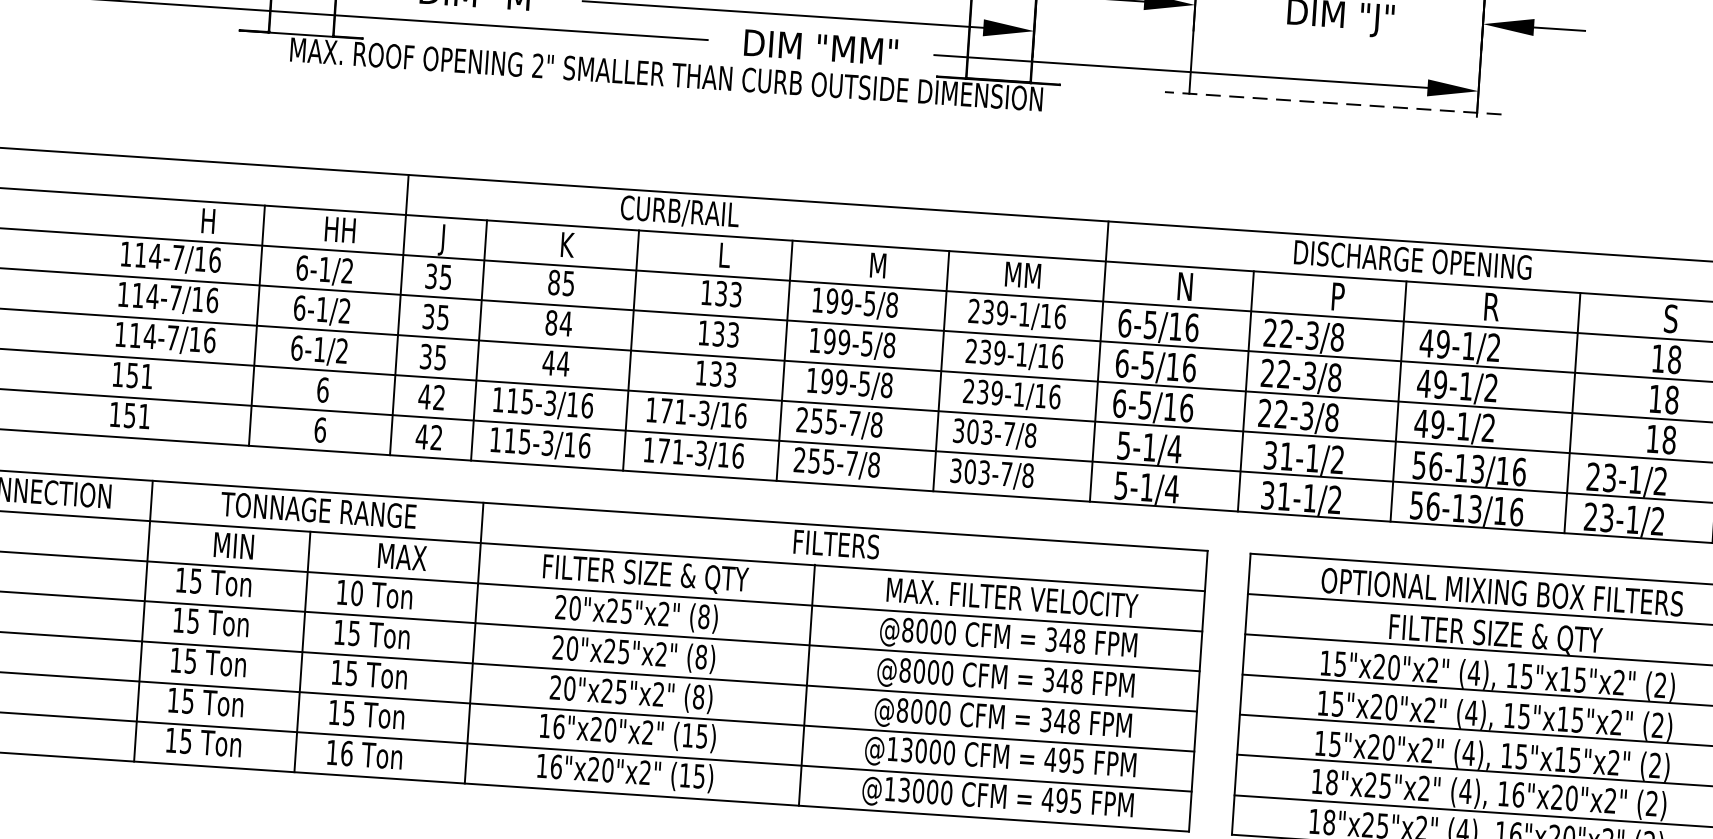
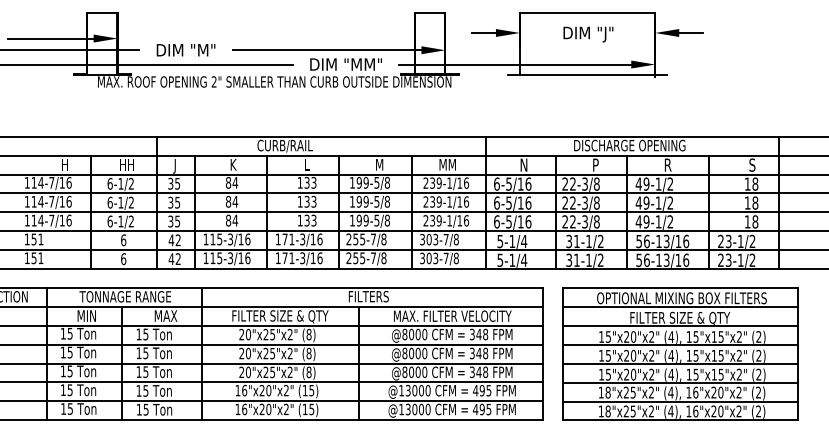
line: (1333, 102) -> (587, 74), dashed -> solid
text: (569, 282) -> (235, 182), 85 -> 84
text: (546, 362) -> (227, 220), 44 -> 84
text: (356, 593) -> (145, 334), 10 -> 15
text: (345, 752) -> (145, 409), 16 -> 15

